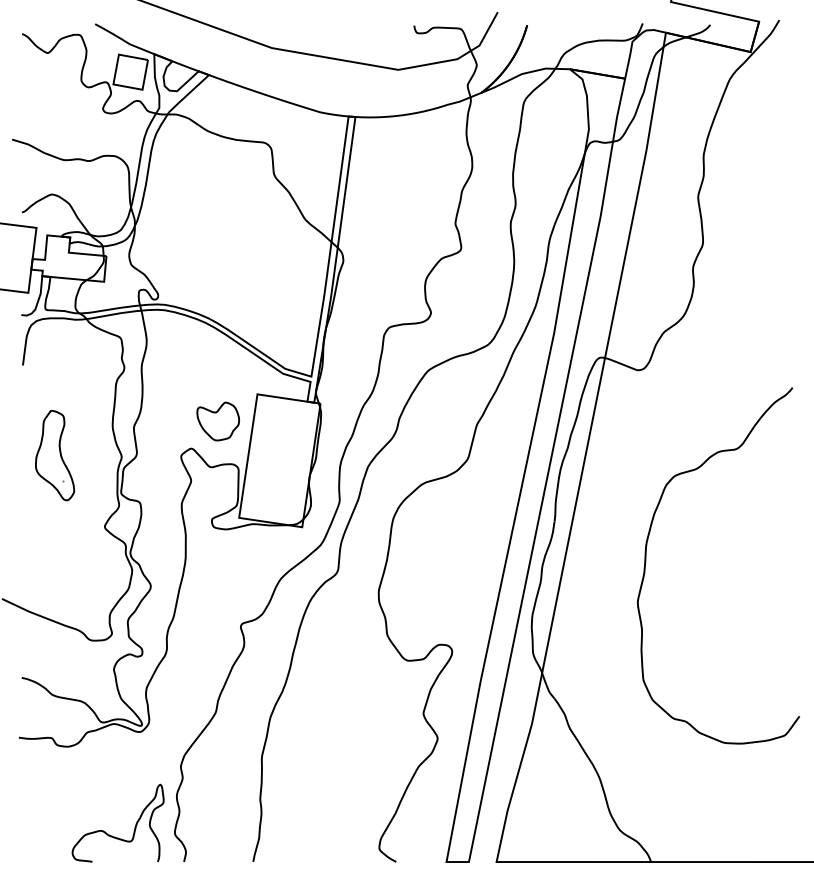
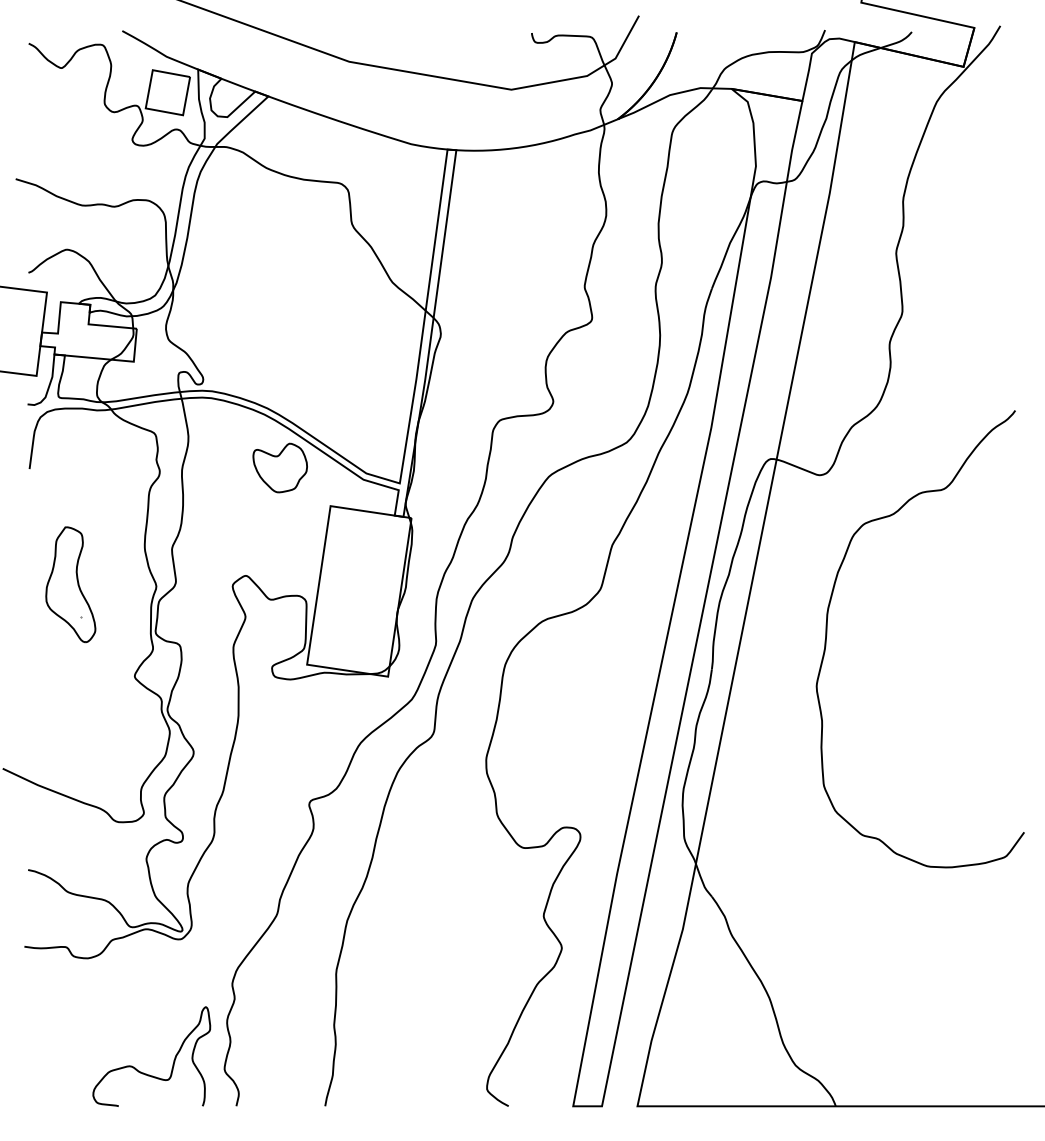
part: (217, 421) -> (279, 467), moved
curve: (646, 562) -> (827, 635), moved

